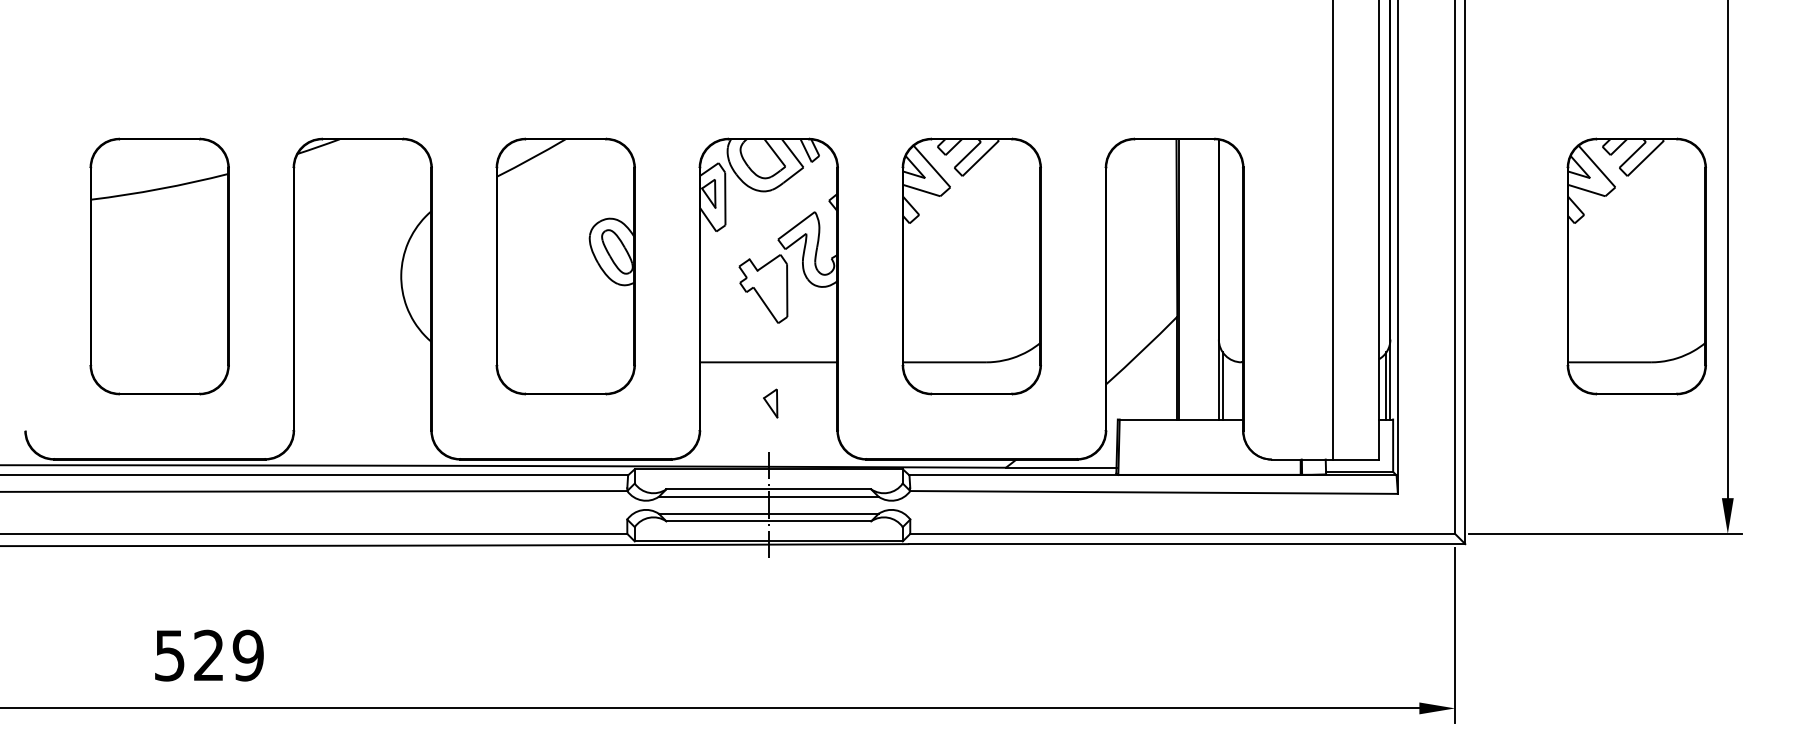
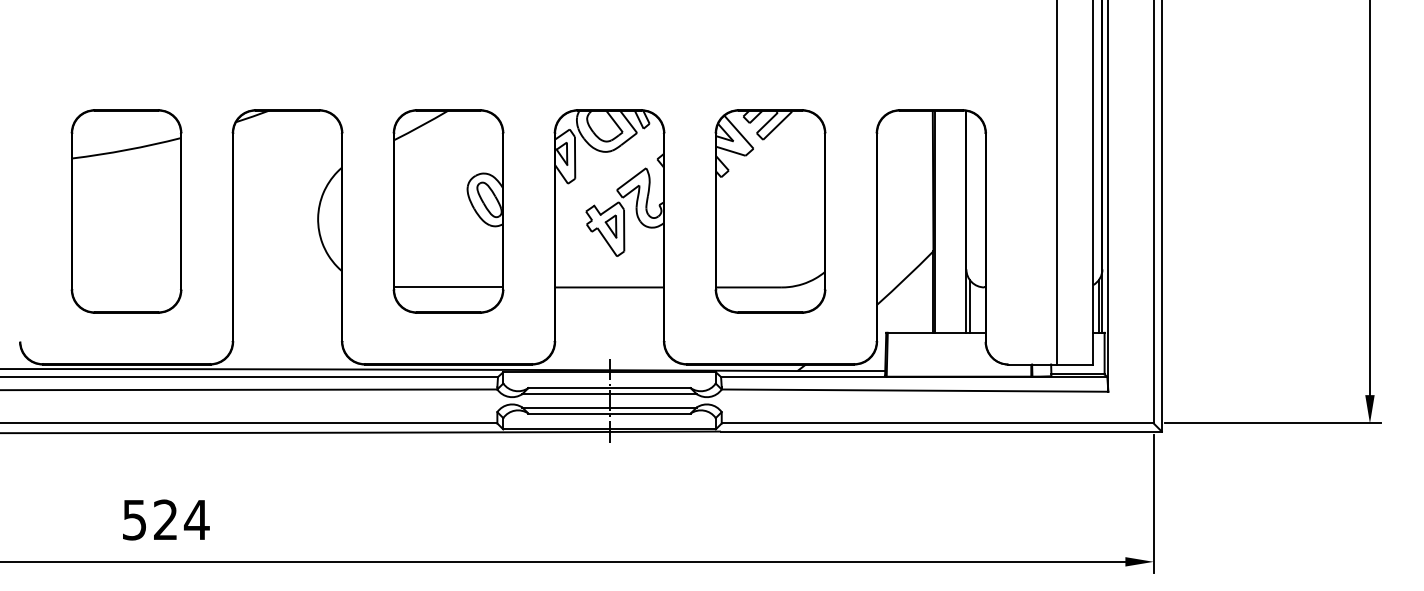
part: (1636, 266) -> (1297, 211), removed
line: (565, 362) -> (448, 287), added
part: (770, 403) -> (610, 226), moved
text: (248, 655) -> (197, 519), 529 -> 524

